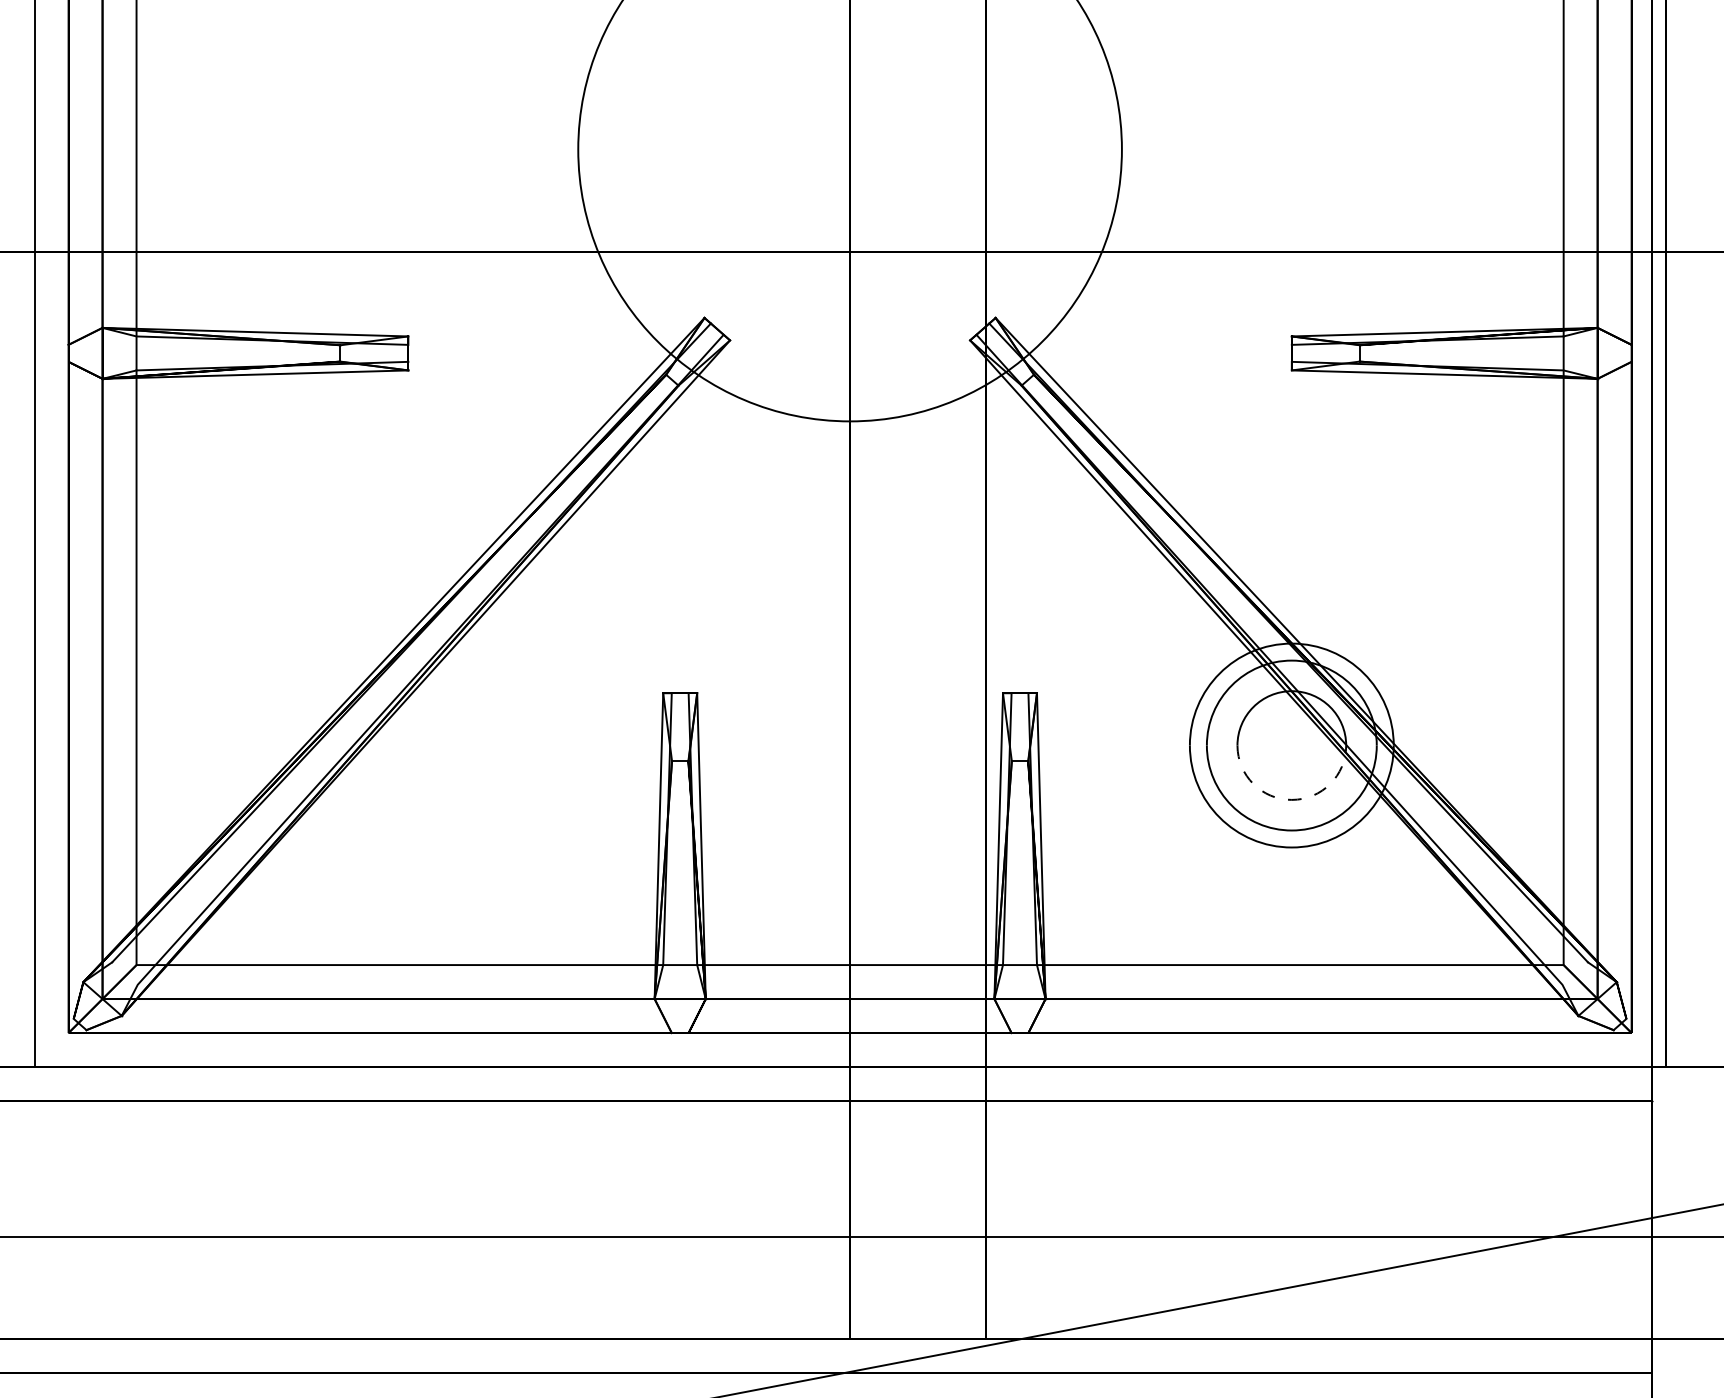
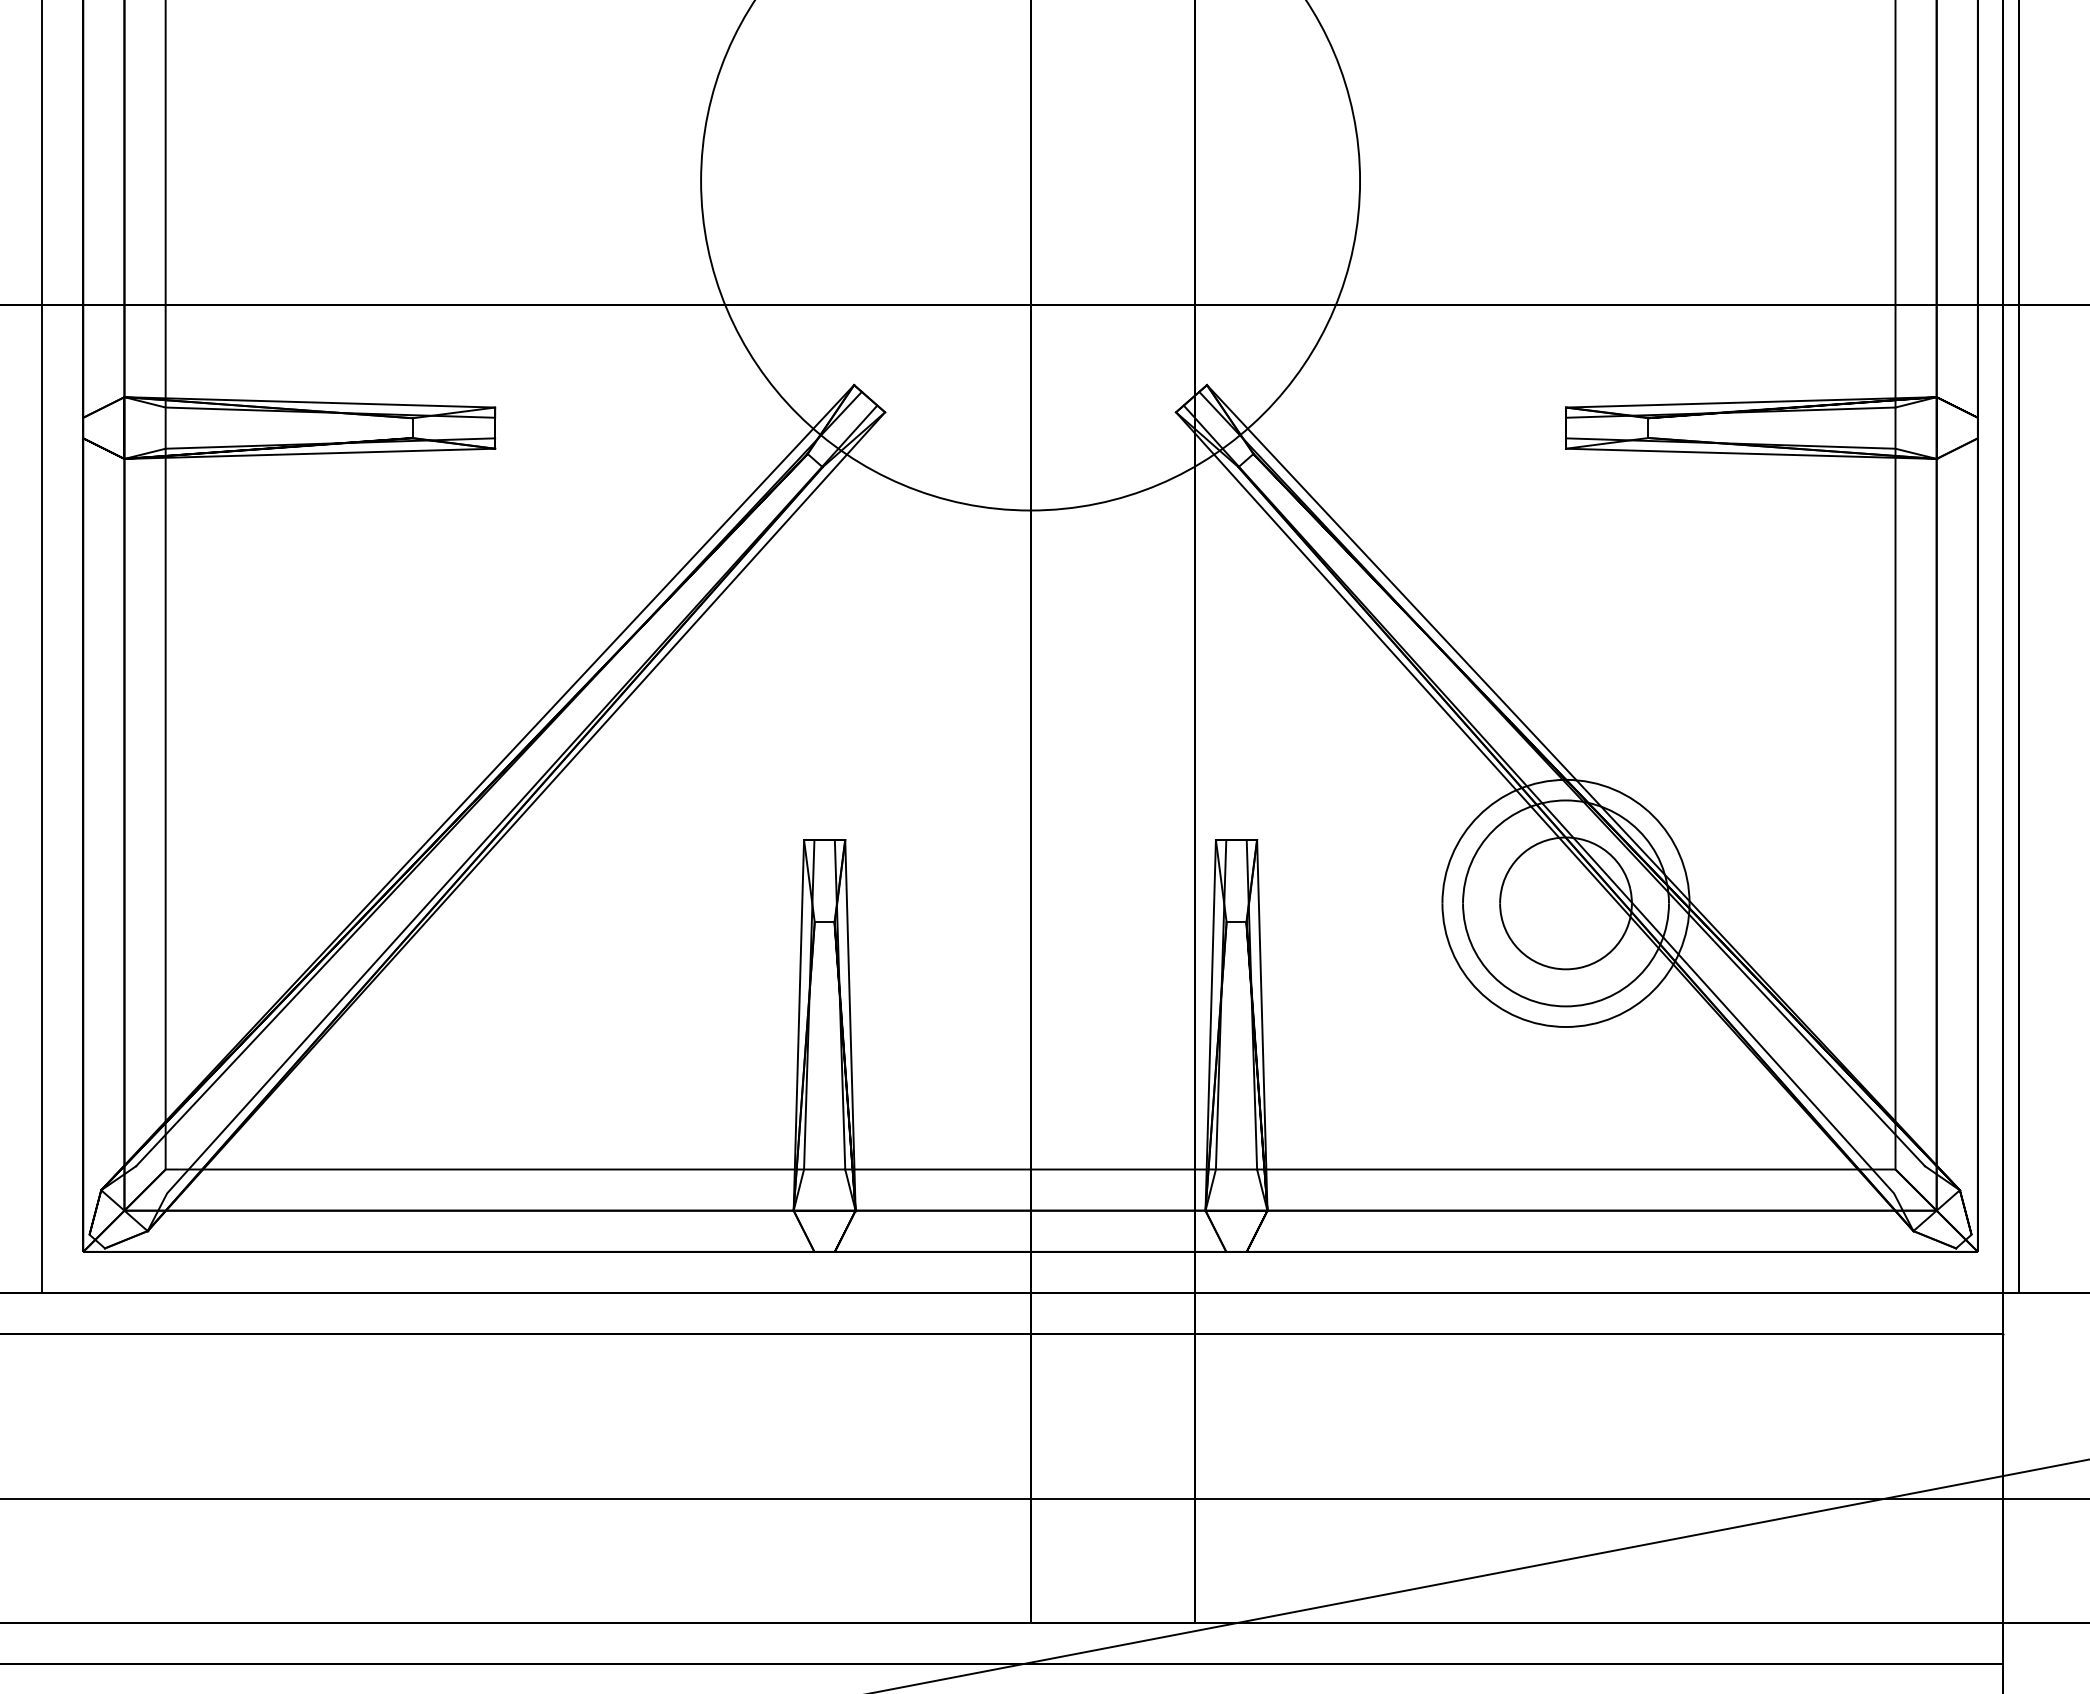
arc: (1292, 800) -> (1566, 969), dashed -> solid

